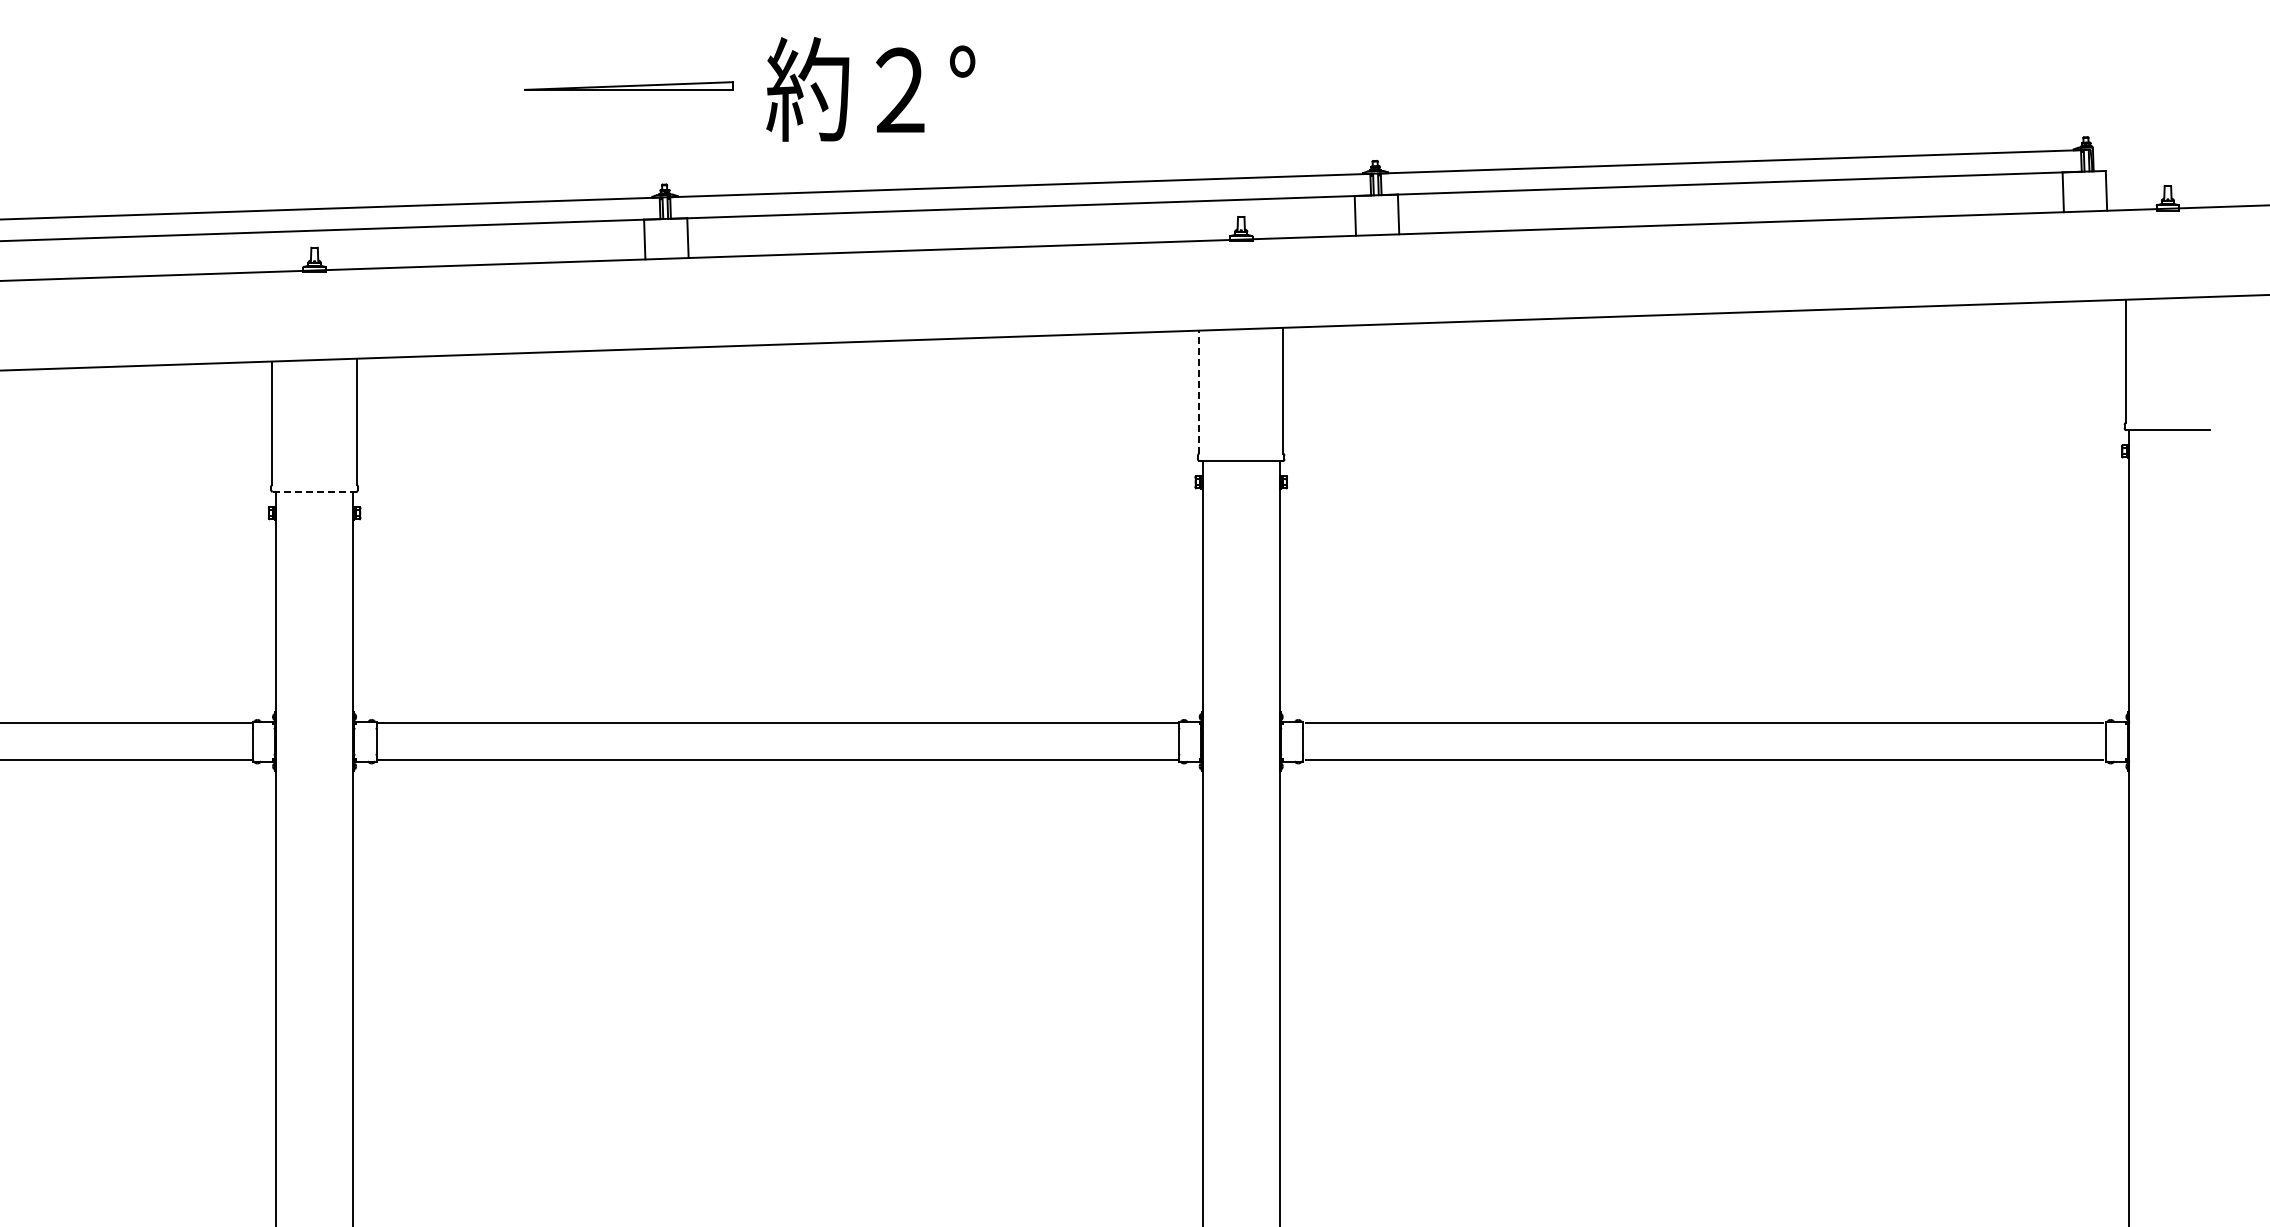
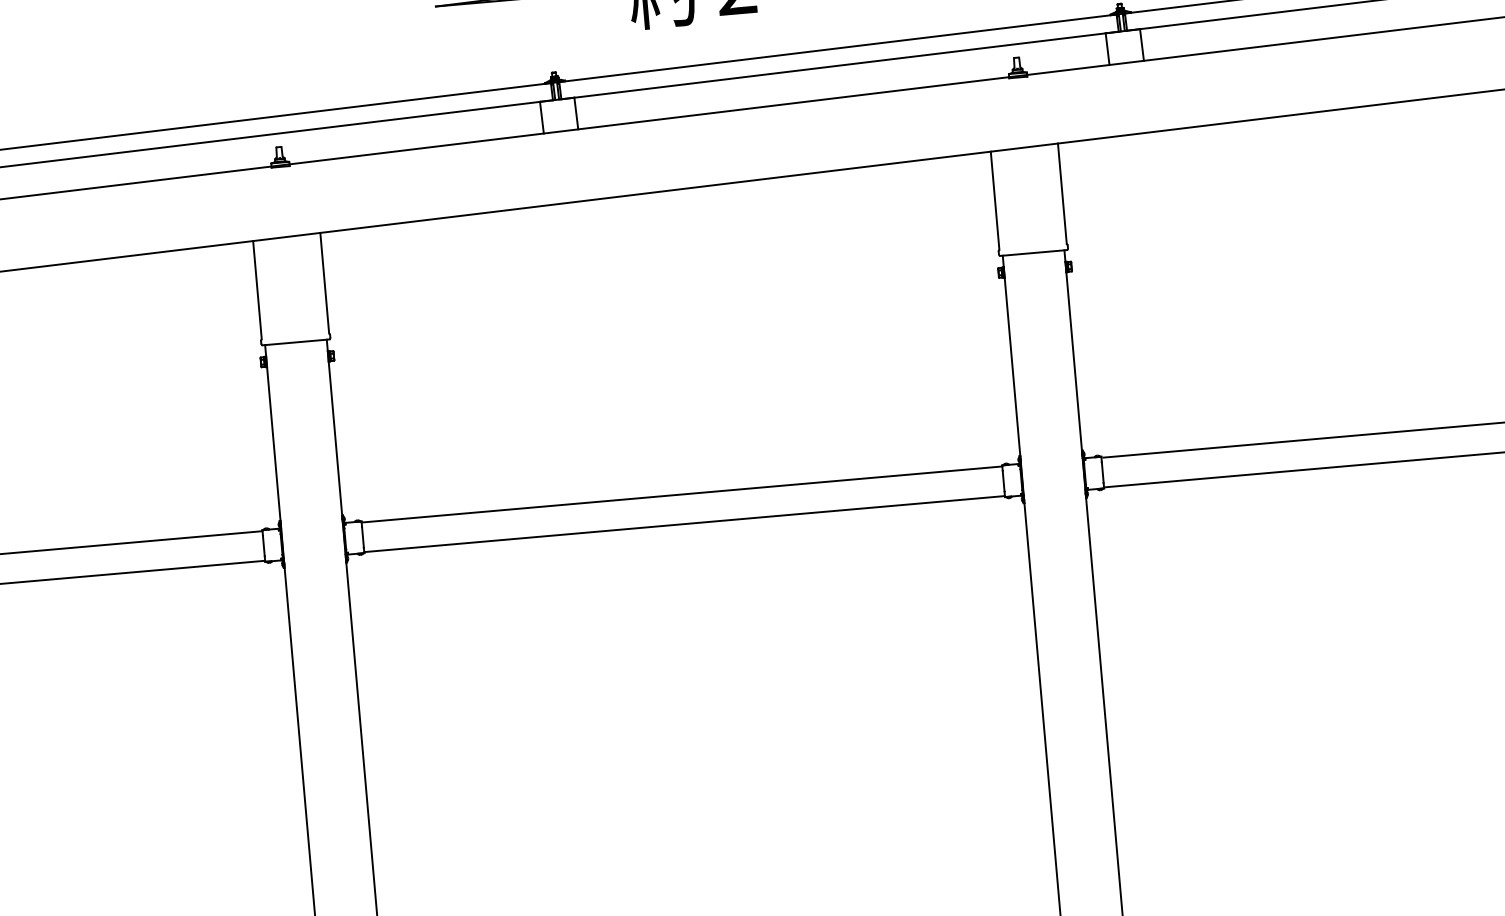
line: (1199, 391) -> (995, 200), dashed -> solid
line: (314, 492) -> (295, 342), dashed -> solid

